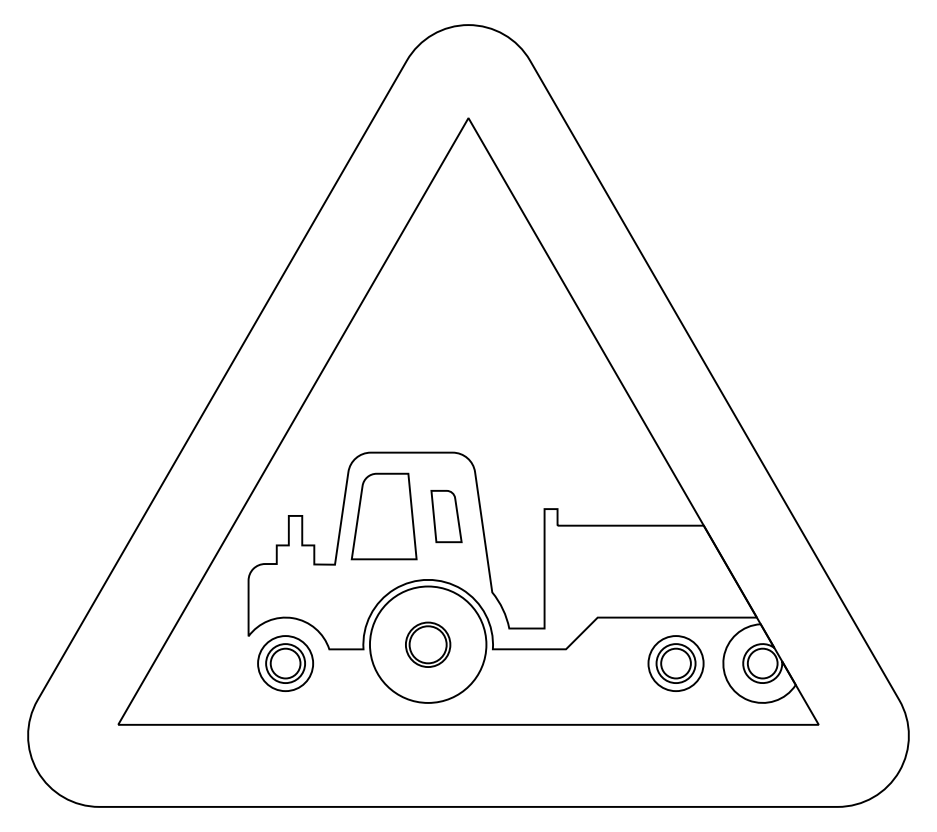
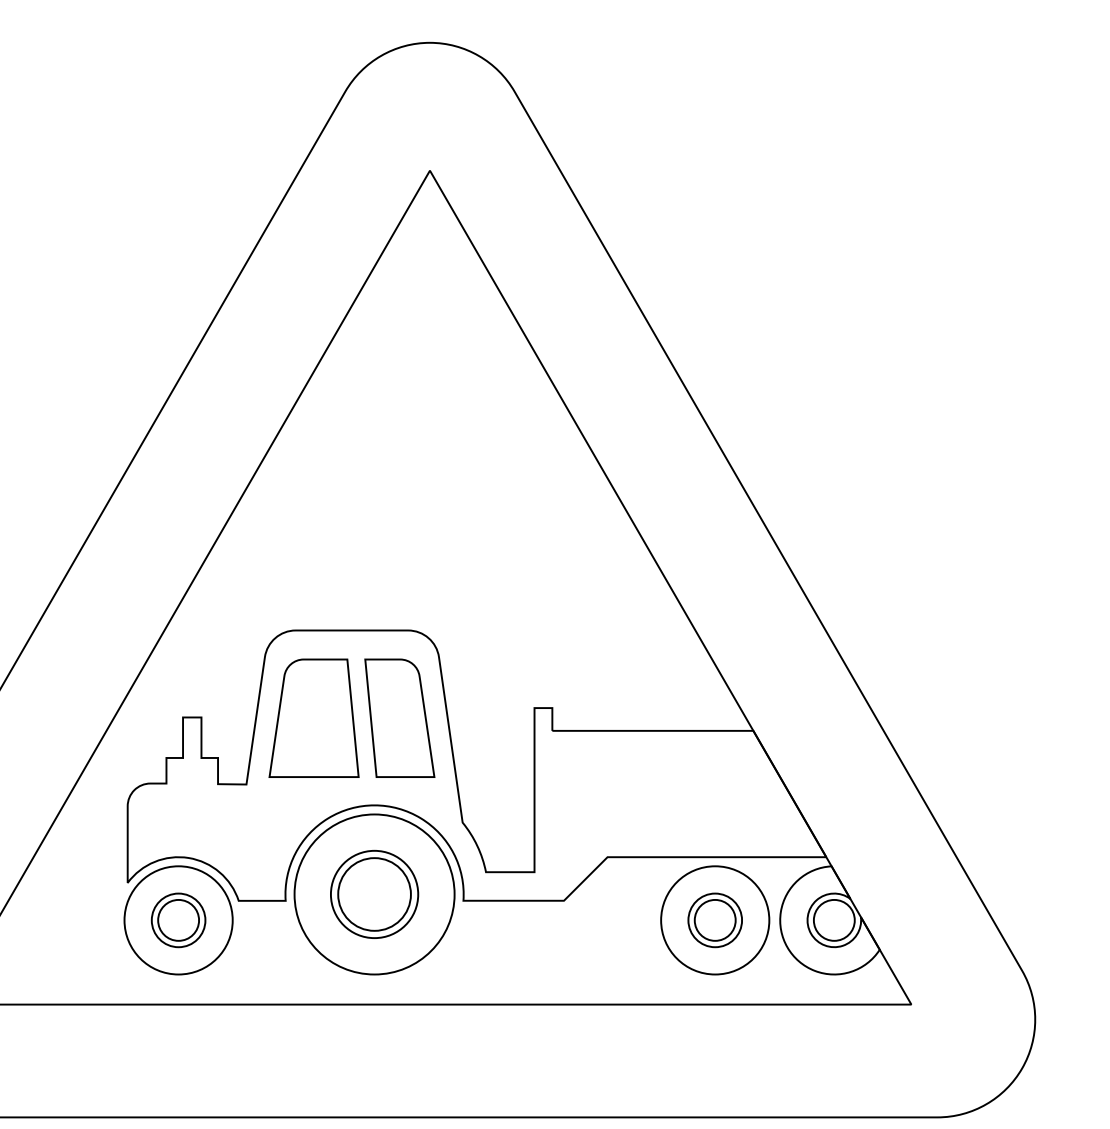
part: (446, 516) -> (399, 718), size x1.67
part: (427, 644) -> (373, 894), size x1.43
circle: (285, 663) -> (178, 920), size x1.43
circle: (675, 663) -> (714, 920), size x1.43

